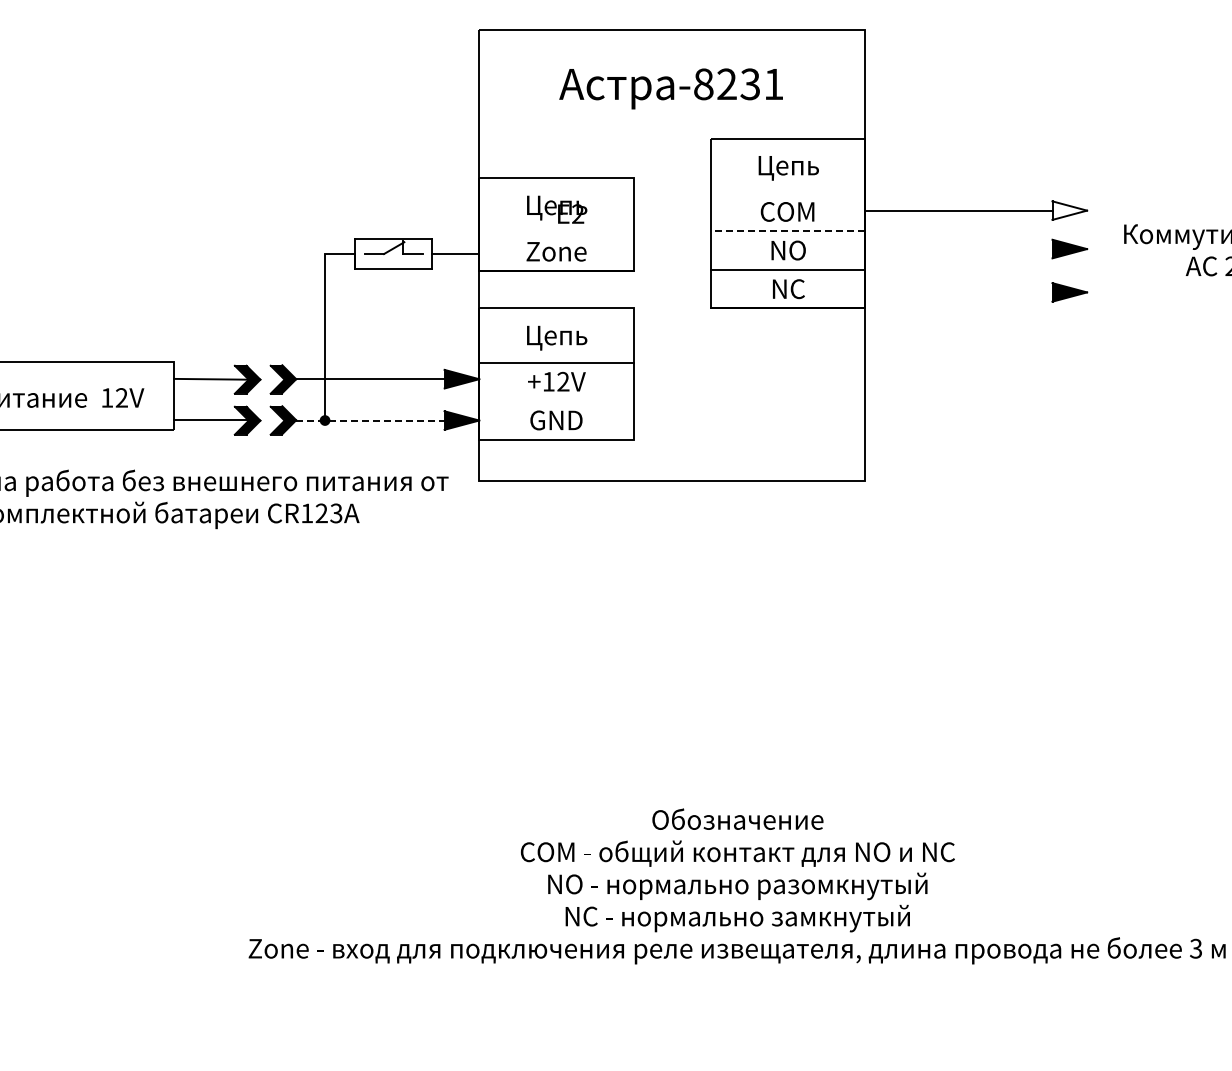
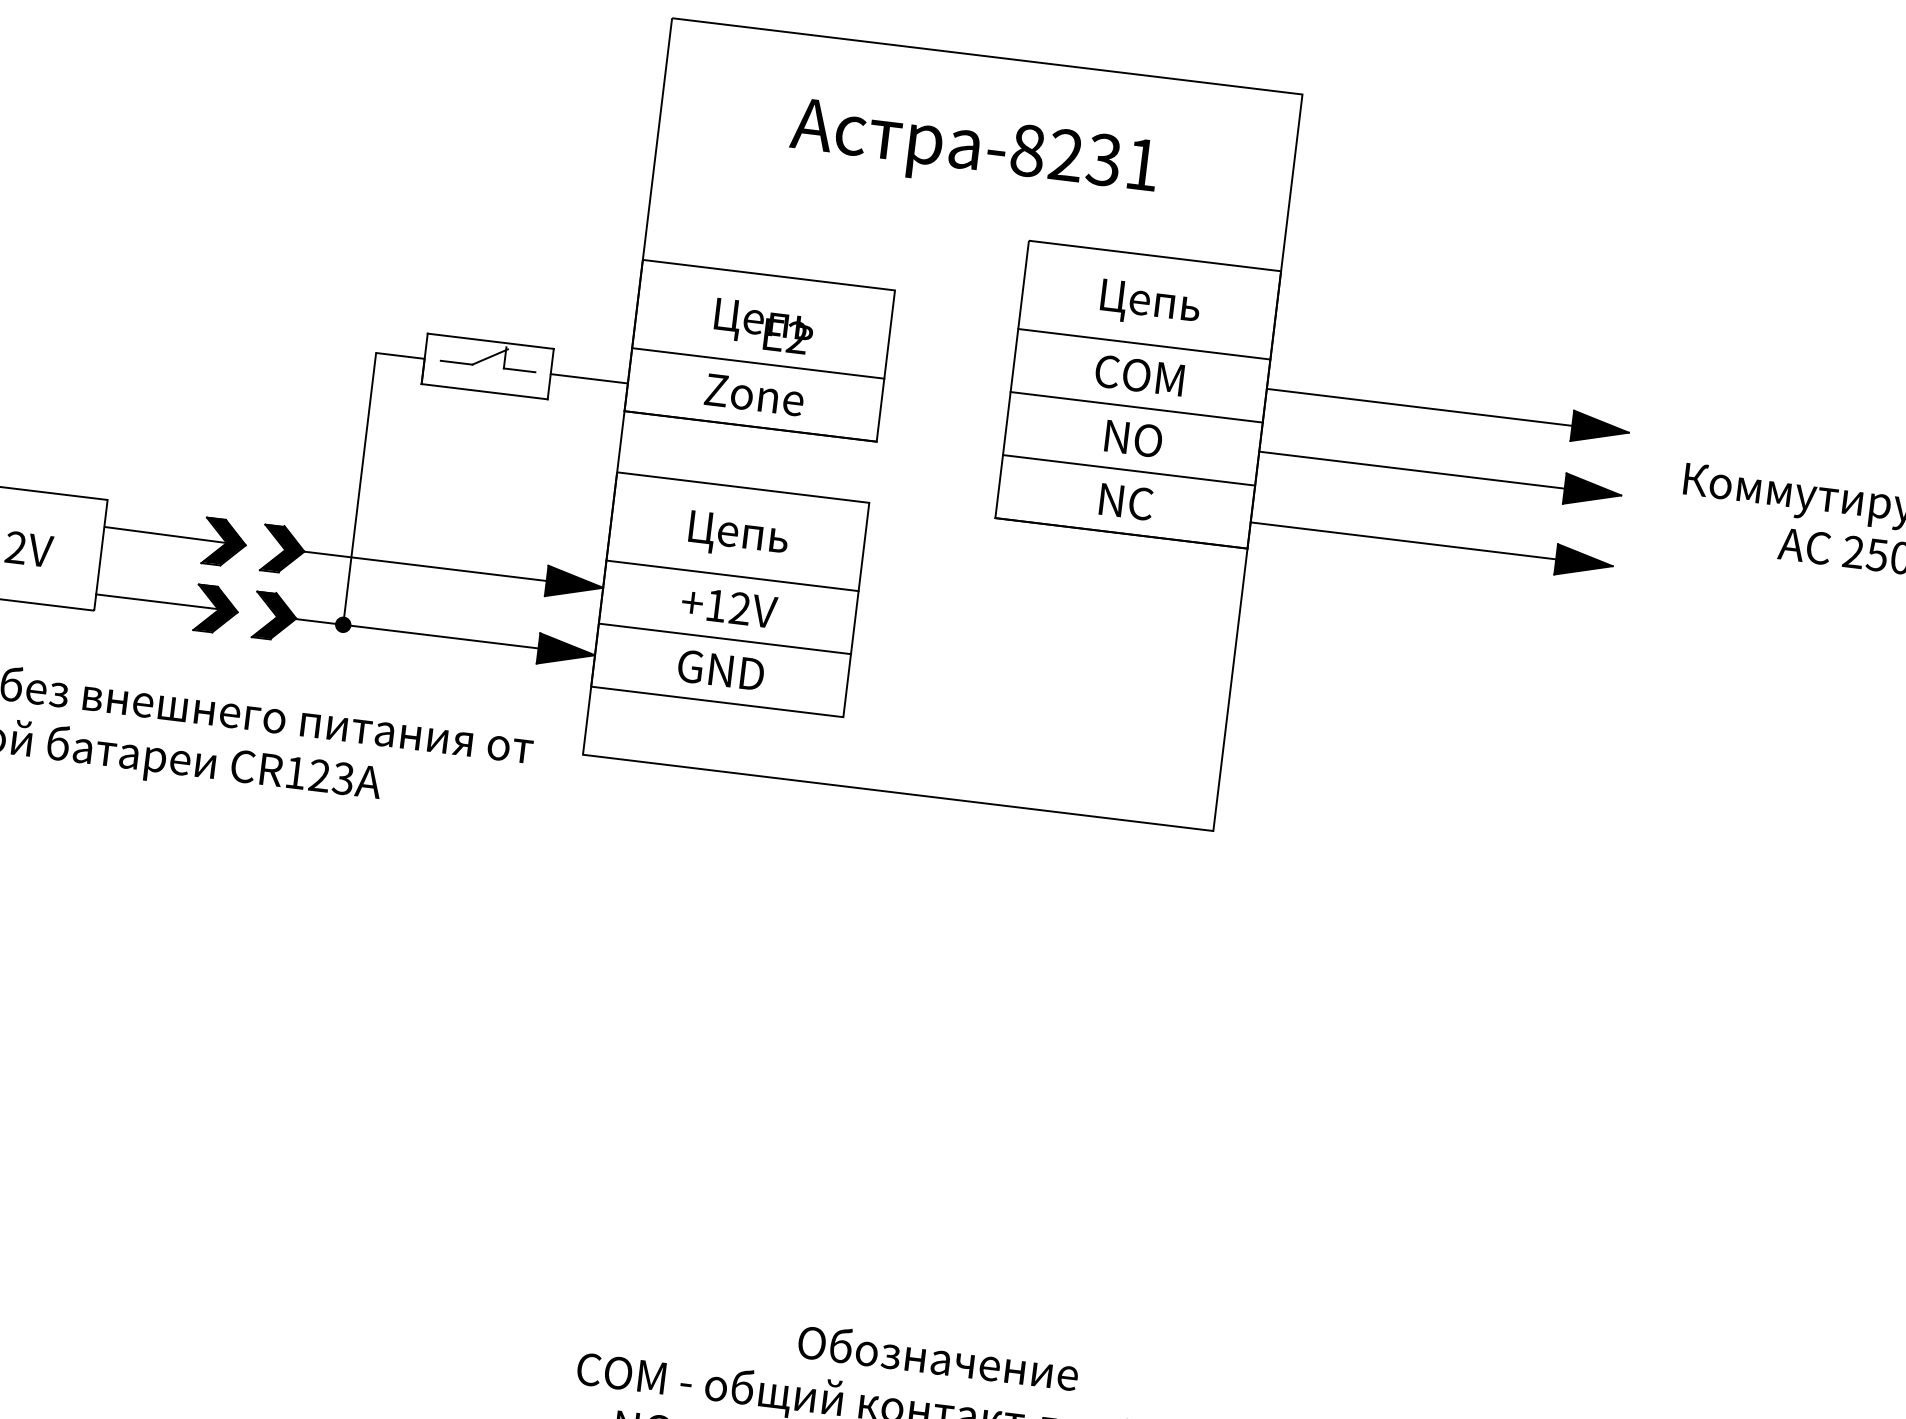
line: (787, 192) -> (1143, 343), added
fill: (1069, 210) -> (1600, 428), added
line: (787, 231) -> (1135, 407), dashed -> solid
line: (556, 232) -> (758, 363), added
line: (958, 249) -> (1411, 470), added
line: (958, 292) -> (1402, 540), added
line: (556, 401) -> (724, 639), added
line: (370, 420) -> (417, 633), dashed -> solid

